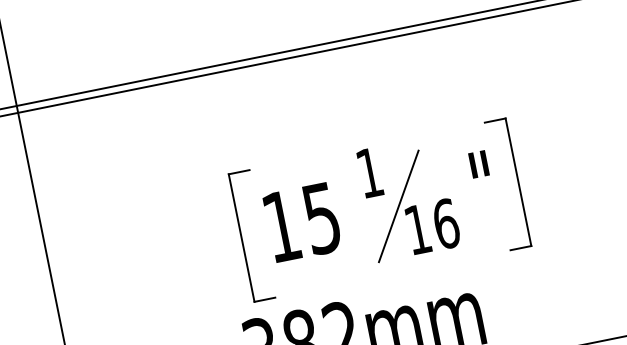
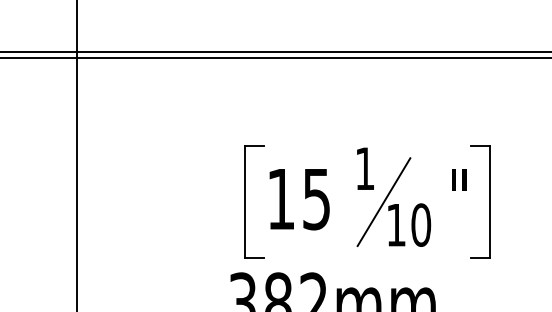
text: (446, 223) -> (421, 224), 16 -> 10

